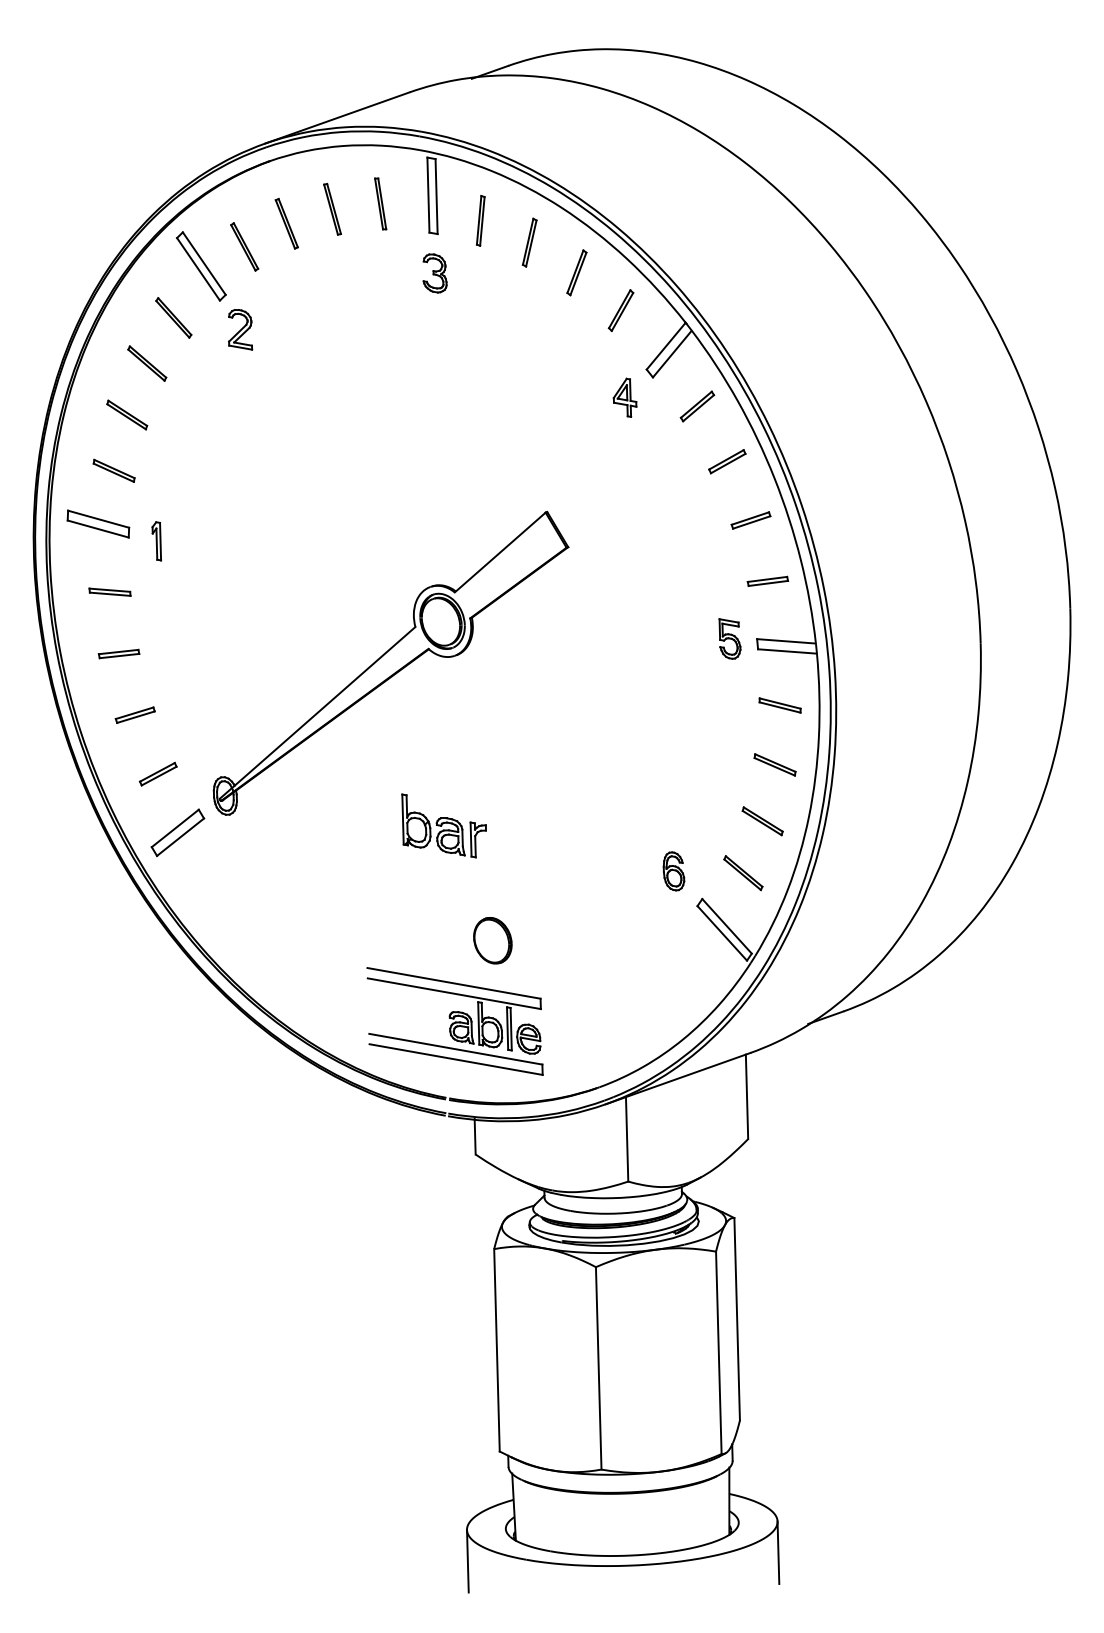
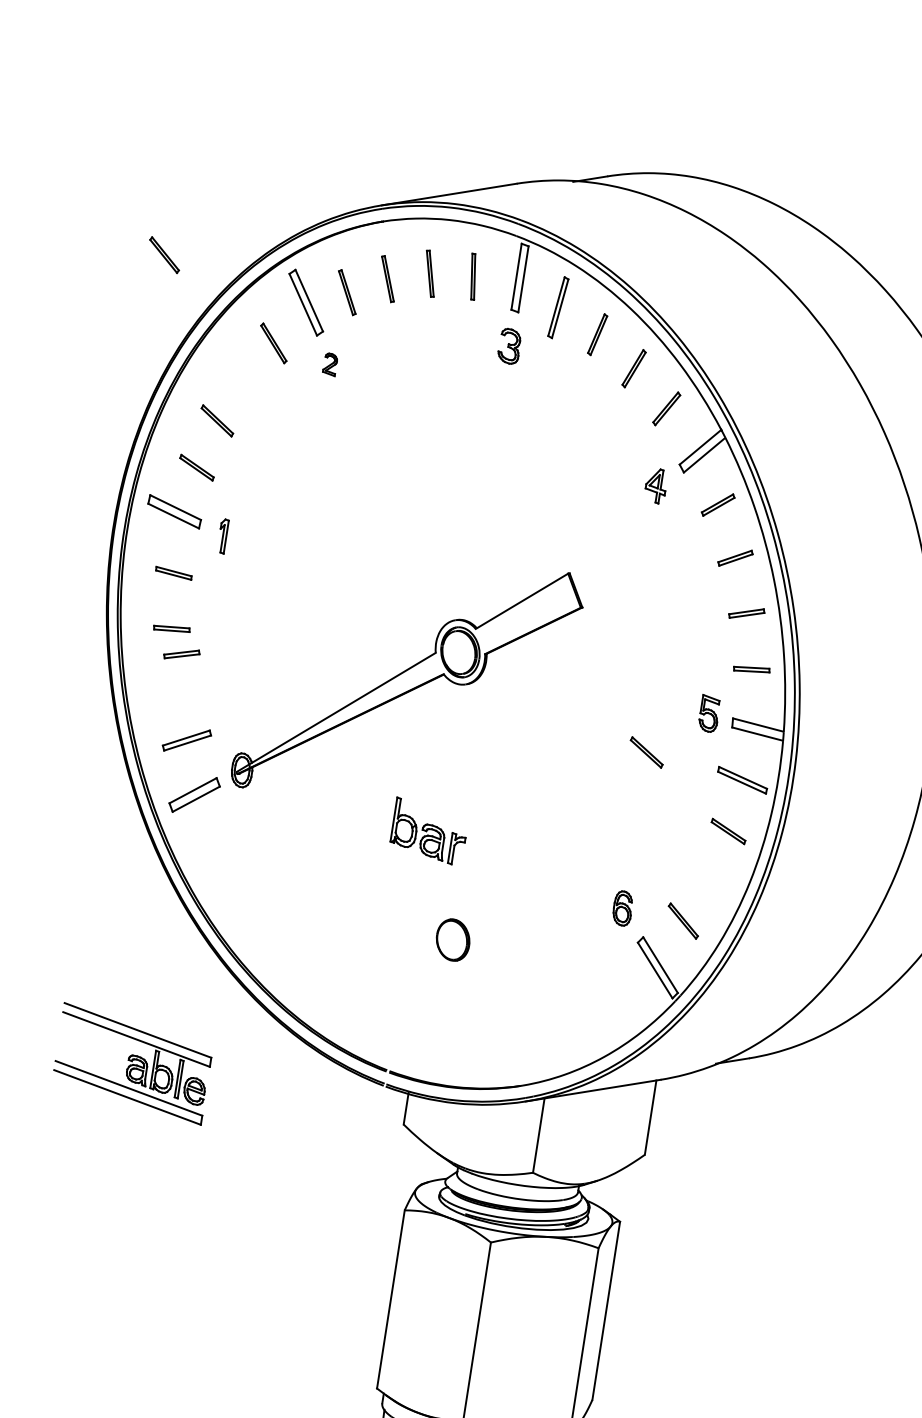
part: (480, 220) -> (558, 307), size x1.4
part: (240, 329) -> (330, 364), size x0.6
part: (147, 363) -> (164, 255), moved
part: (779, 705) -> (741, 780), size x1.4
part: (134, 714) -> (181, 653), moved
part: (157, 773) -> (186, 739), size x1.4
part: (762, 821) -> (646, 752), moved
part: (454, 1021) -> (132, 1063), moved

